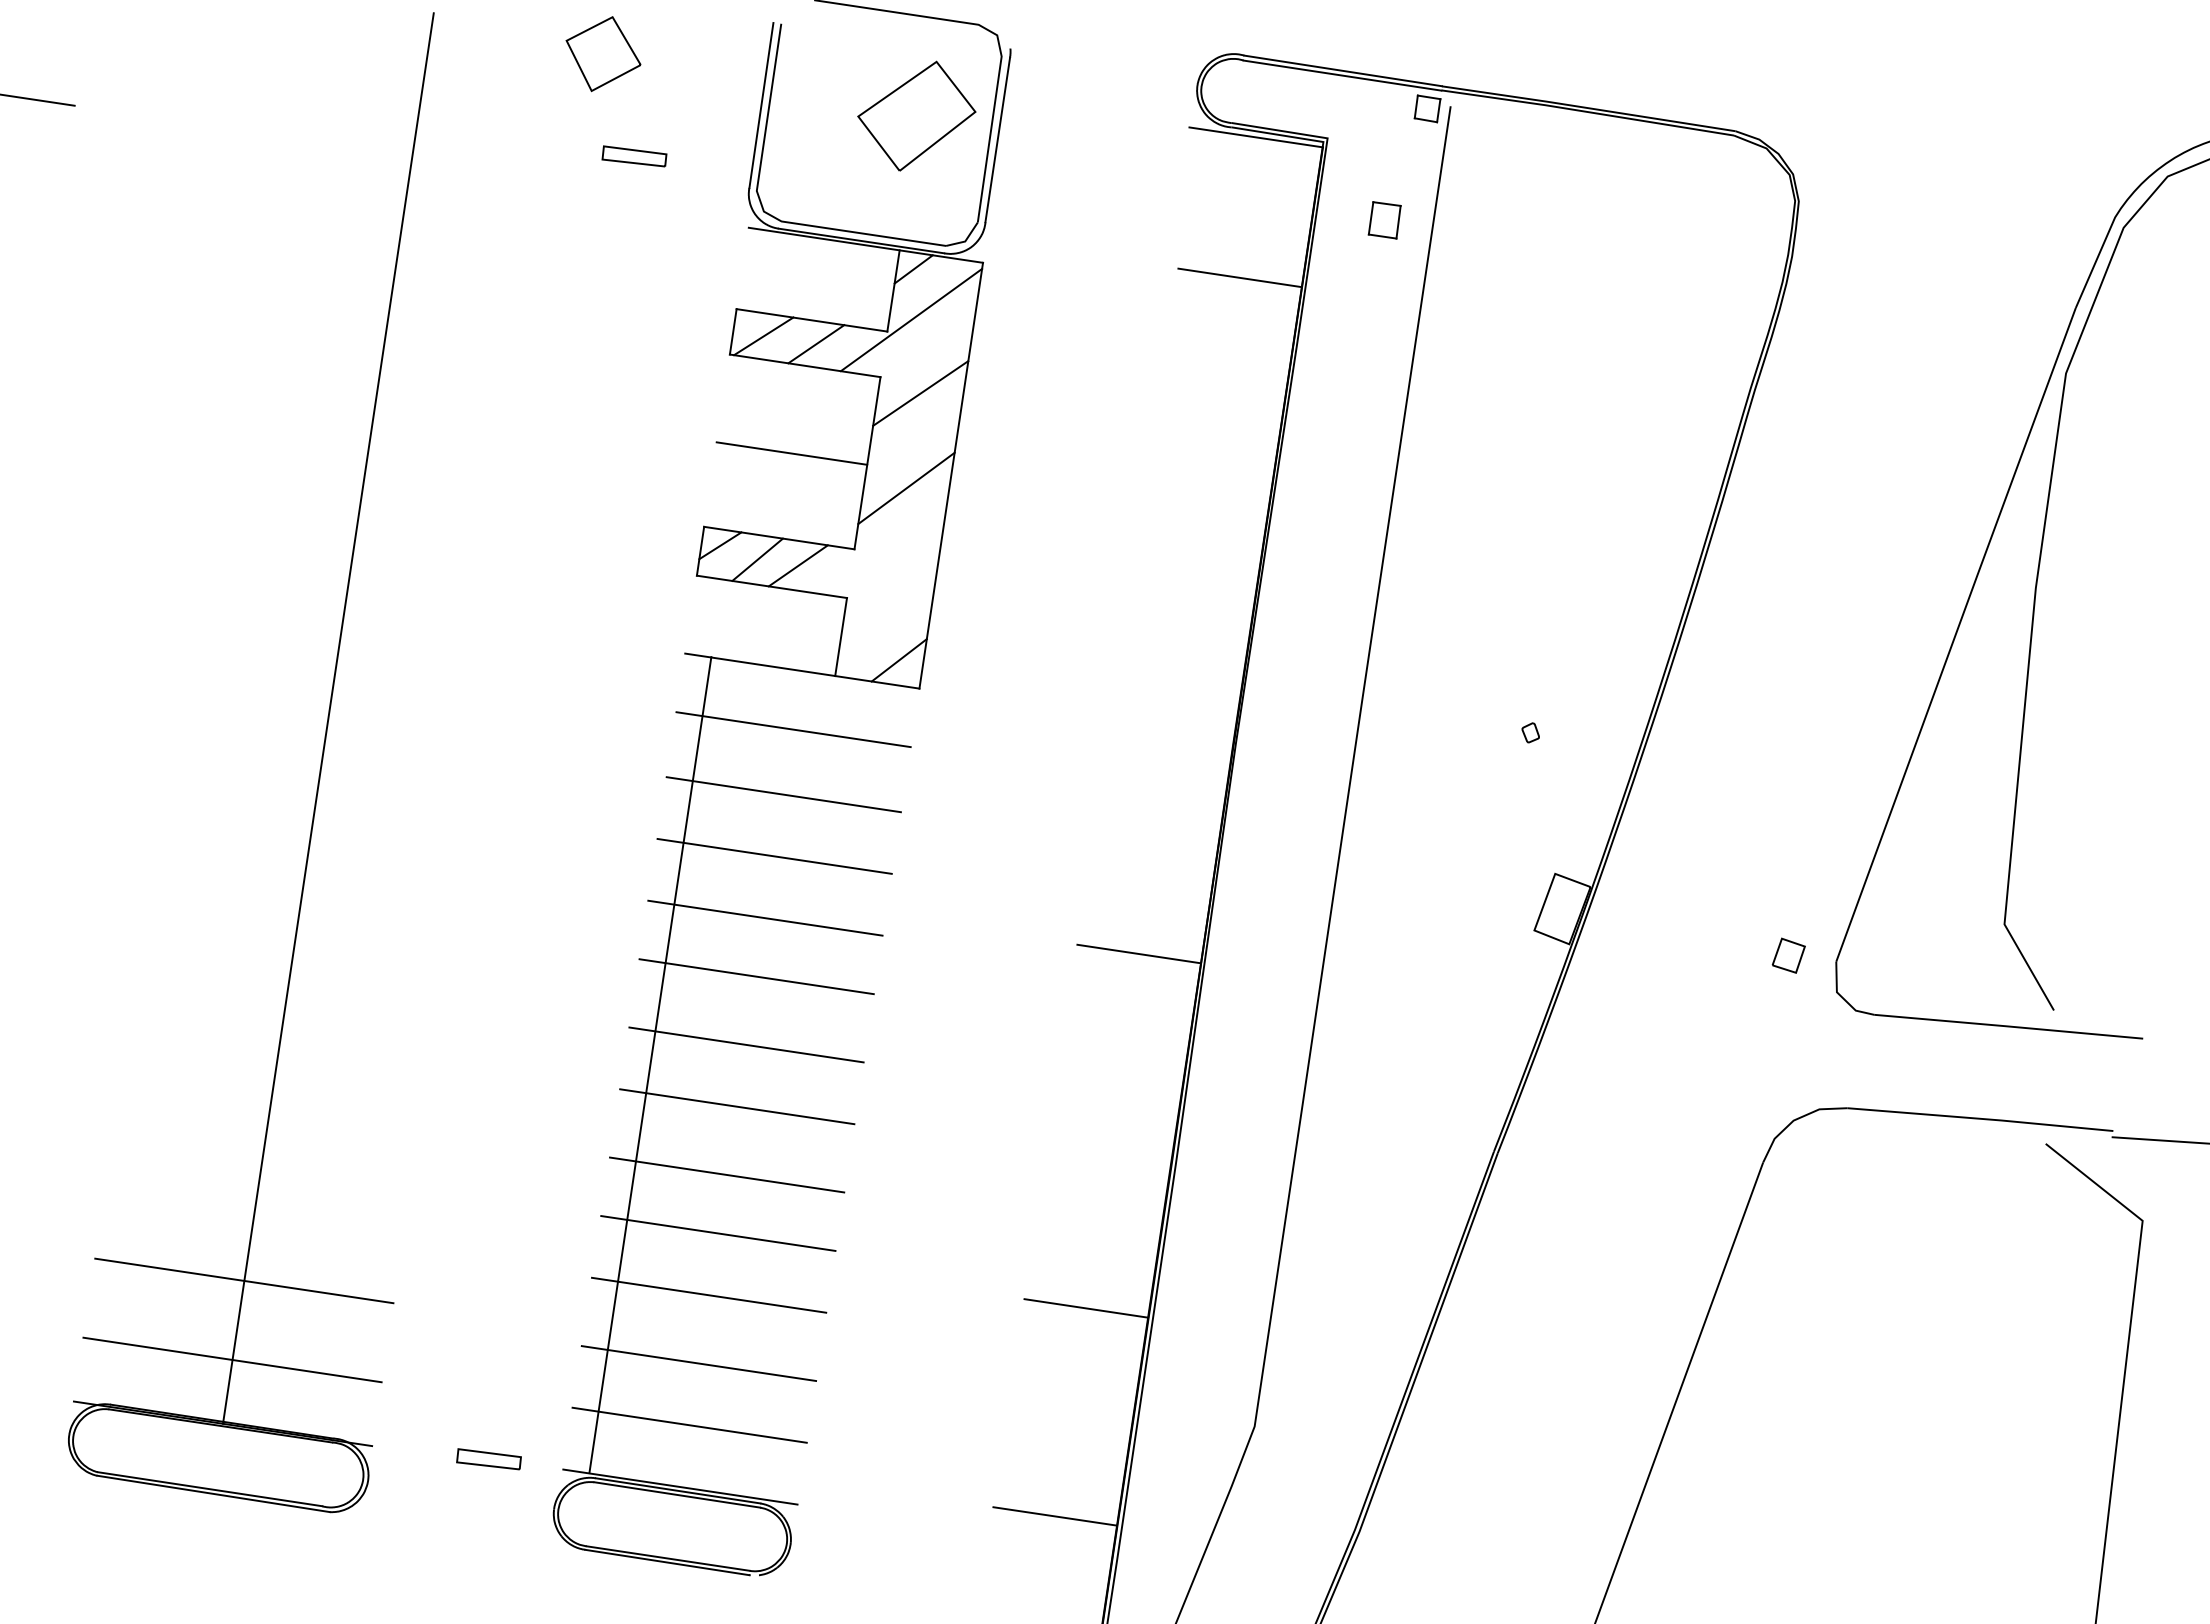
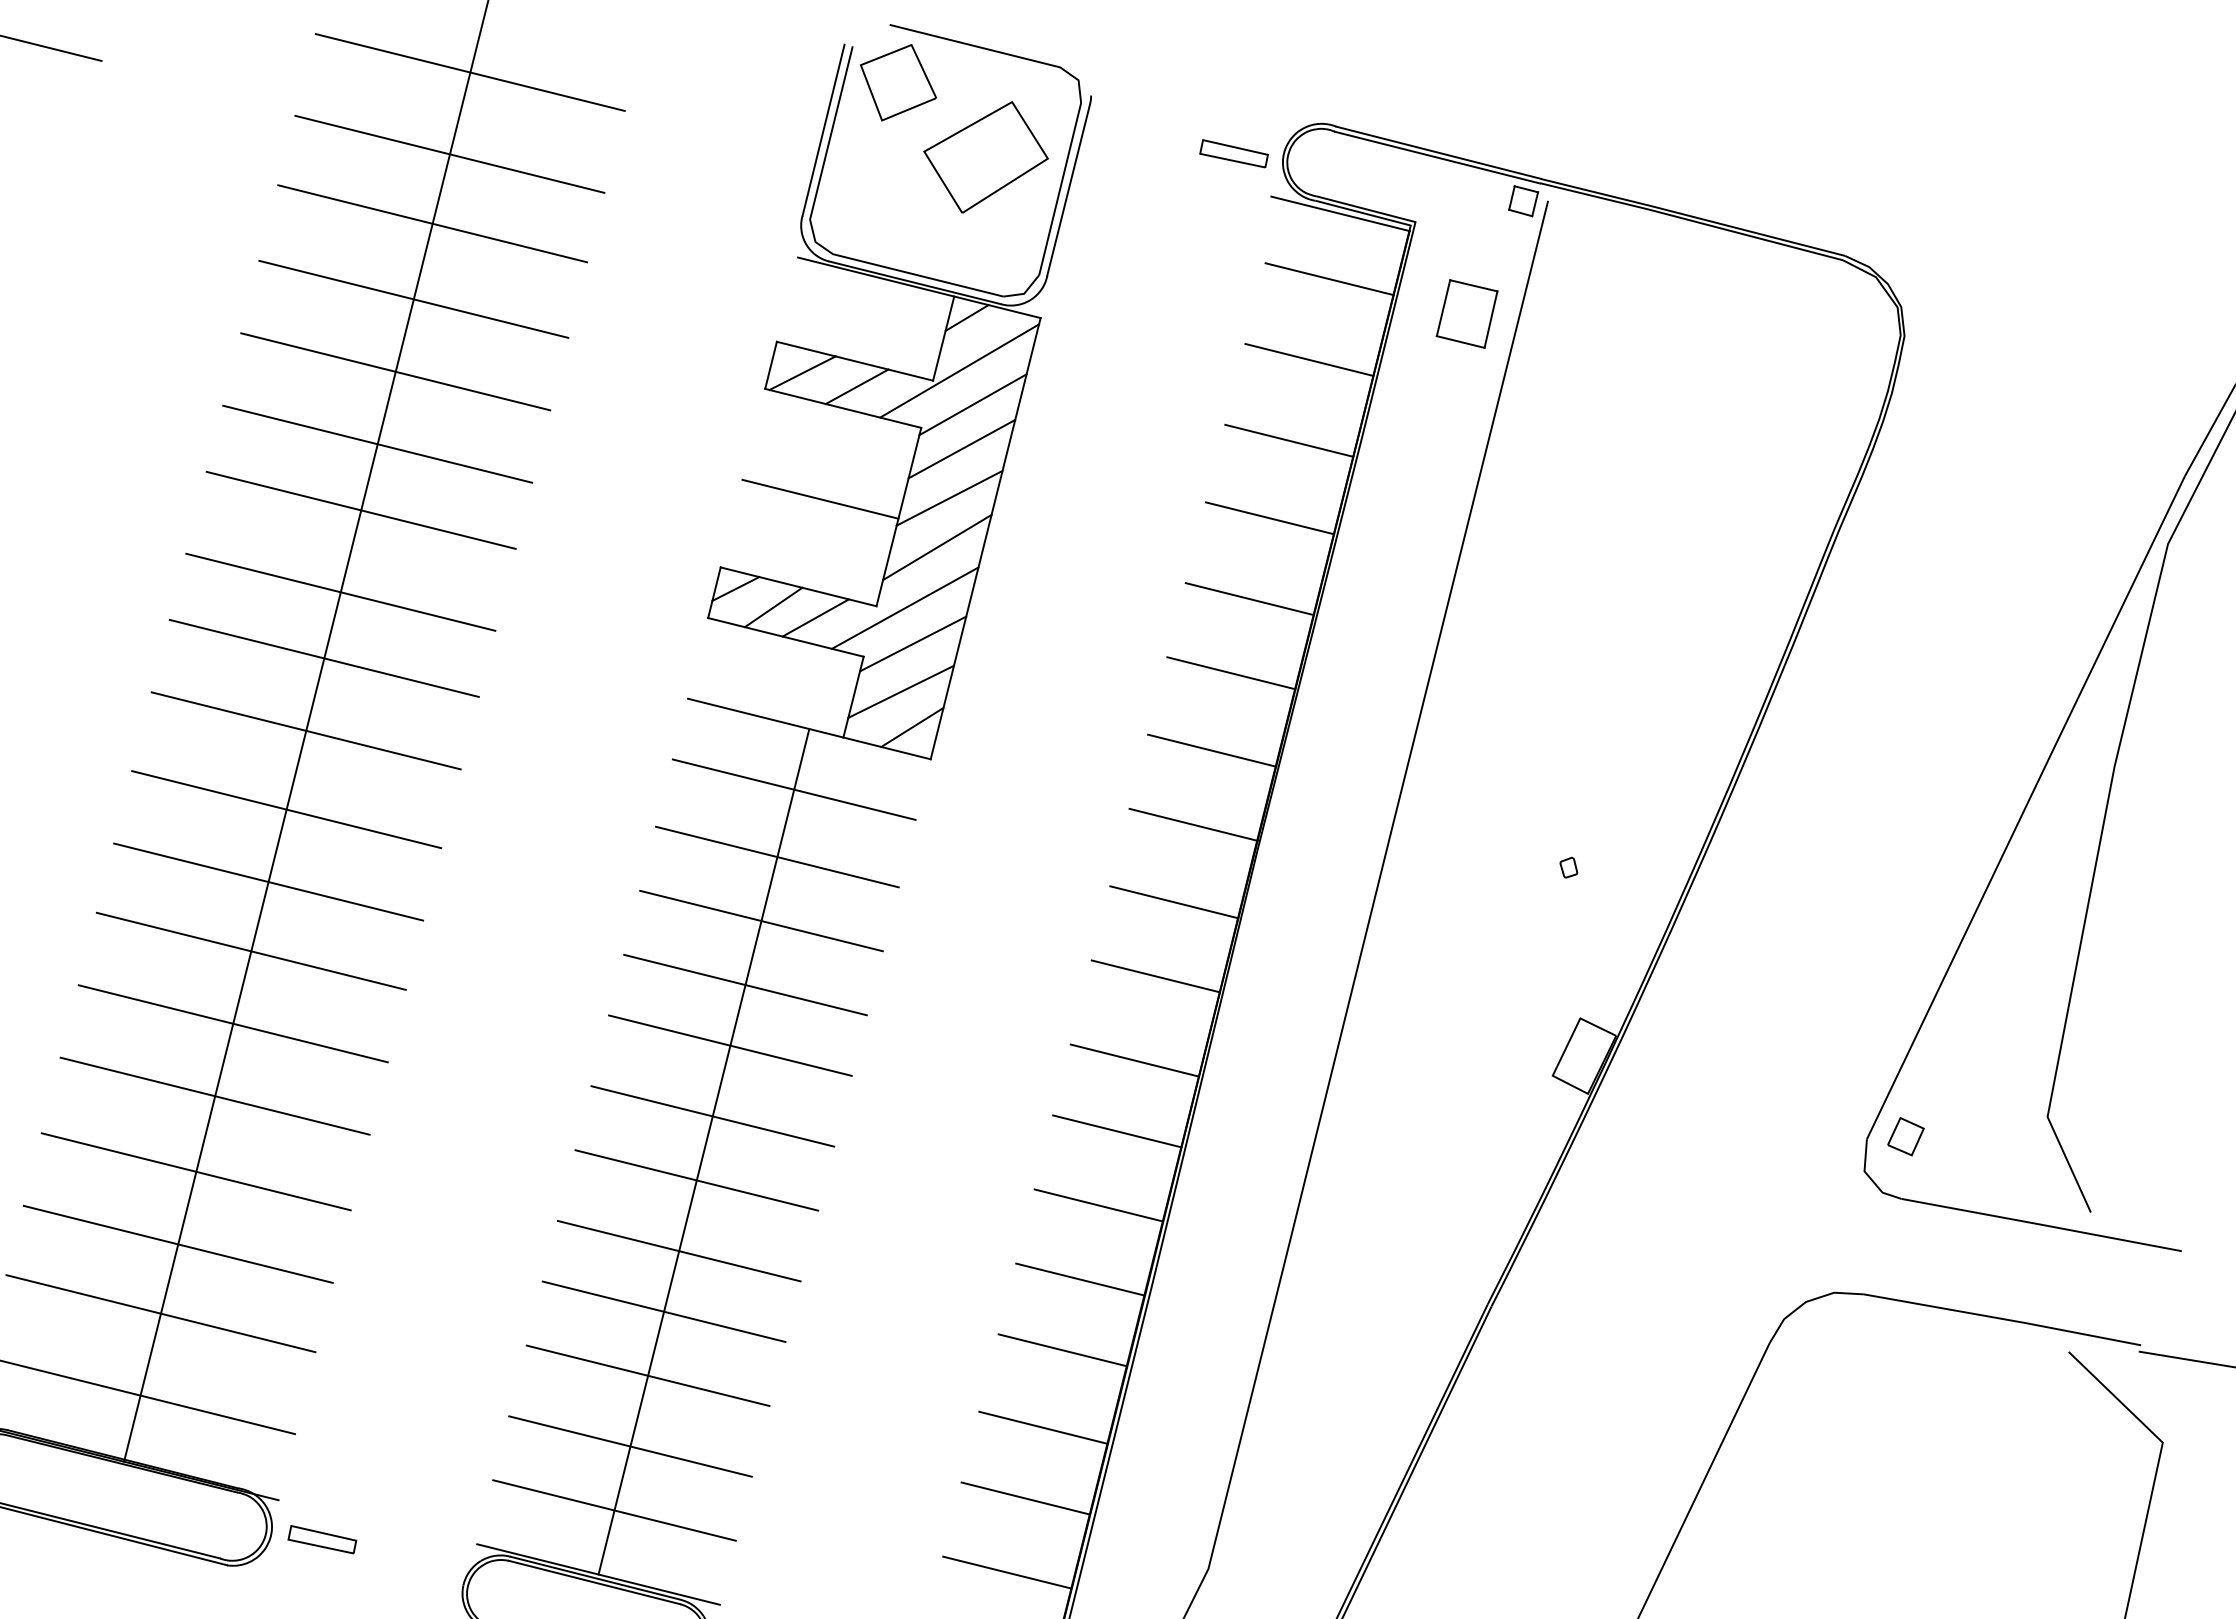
part: (603, 54) -> (898, 83), moved
line: (423, 82) -> (470, 71), added
part: (634, 156) -> (1234, 153), moved
line: (411, 161) -> (450, 153), added
line: (1251, 199) -> (1329, 278), added
part: (1384, 220) -> (1467, 314), size x1.67
line: (401, 228) -> (432, 223), added
line: (390, 301) -> (413, 298), added
line: (926, 350) -> (972, 404), added
line: (1228, 355) -> (1289, 440), added
line: (380, 371) -> (396, 371), added
line: (1217, 430) -> (1270, 518), added
line: (913, 440) -> (949, 497), added
line: (369, 441) -> (377, 443), added
line: (360, 505) -> (361, 510), added
line: (1205, 508) -> (1249, 598), added
line: (881, 548) -> (904, 608), added
line: (1194, 580) -> (1230, 673), added
line: (892, 581) -> (913, 643), added
line: (348, 584) -> (340, 592), added
line: (885, 627) -> (901, 691), added
line: (338, 648) -> (323, 658), added
line: (1183, 654) -> (1211, 750), added
line: (328, 718) -> (306, 730), added
line: (1173, 726) -> (1193, 824), added
line: (316, 794) -> (286, 809), added
line: (1161, 801) -> (1173, 902), added
line: (306, 864) -> (268, 882), added
line: (1151, 872) -> (1156, 976), added
line: (296, 931) -> (251, 951), added
part: (1788, 955) -> (1905, 1136), moved
line: (286, 1000) -> (233, 1023), added
line: (1128, 1022) -> (1116, 1131), added
line: (650, 1065) -> (704, 1152), moved
line: (275, 1070) -> (215, 1095), added
line: (1118, 1093) -> (1098, 1205), added
line: (264, 1143) -> (196, 1171), added
line: (1107, 1165) -> (1080, 1279), added
line: (254, 1213) -> (178, 1243), added
line: (1097, 1233) -> (1062, 1350), added
line: (1075, 1376) -> (1025, 1498), added
line: (1065, 1447) -> (1007, 1571), added
part: (488, 1459) -> (321, 1539), moved

